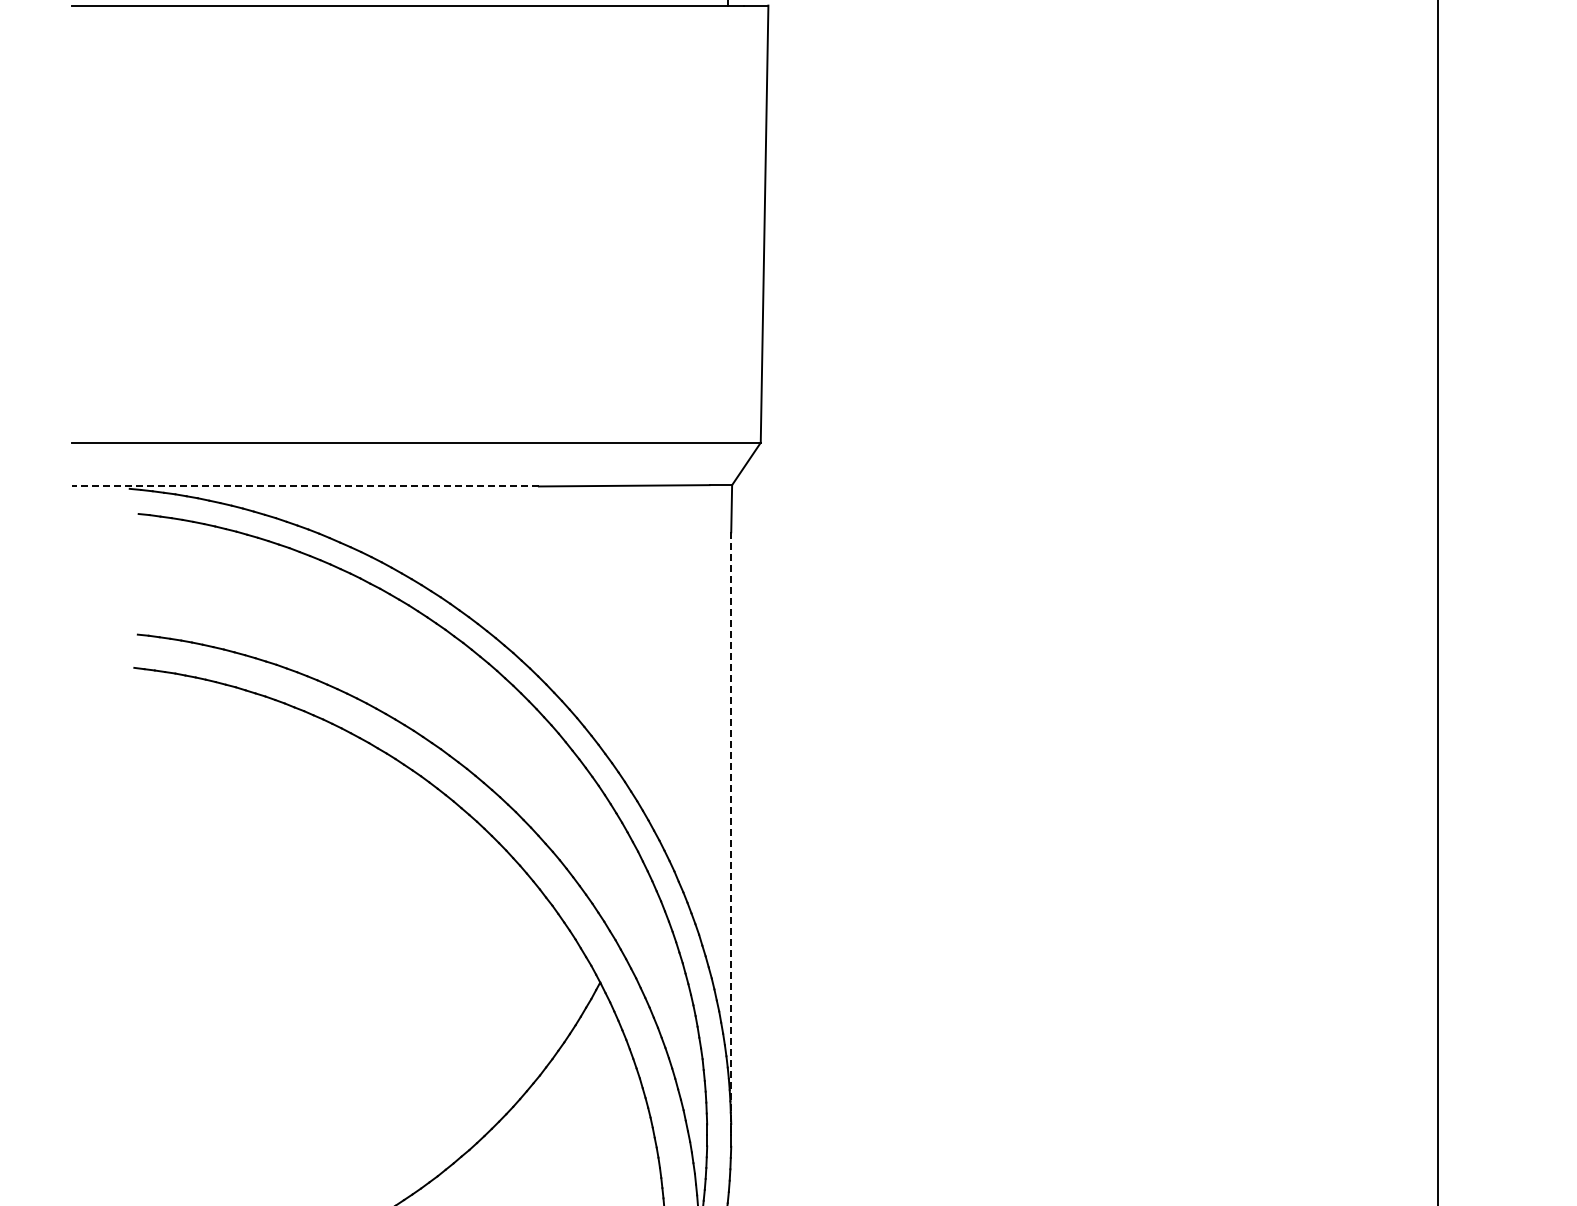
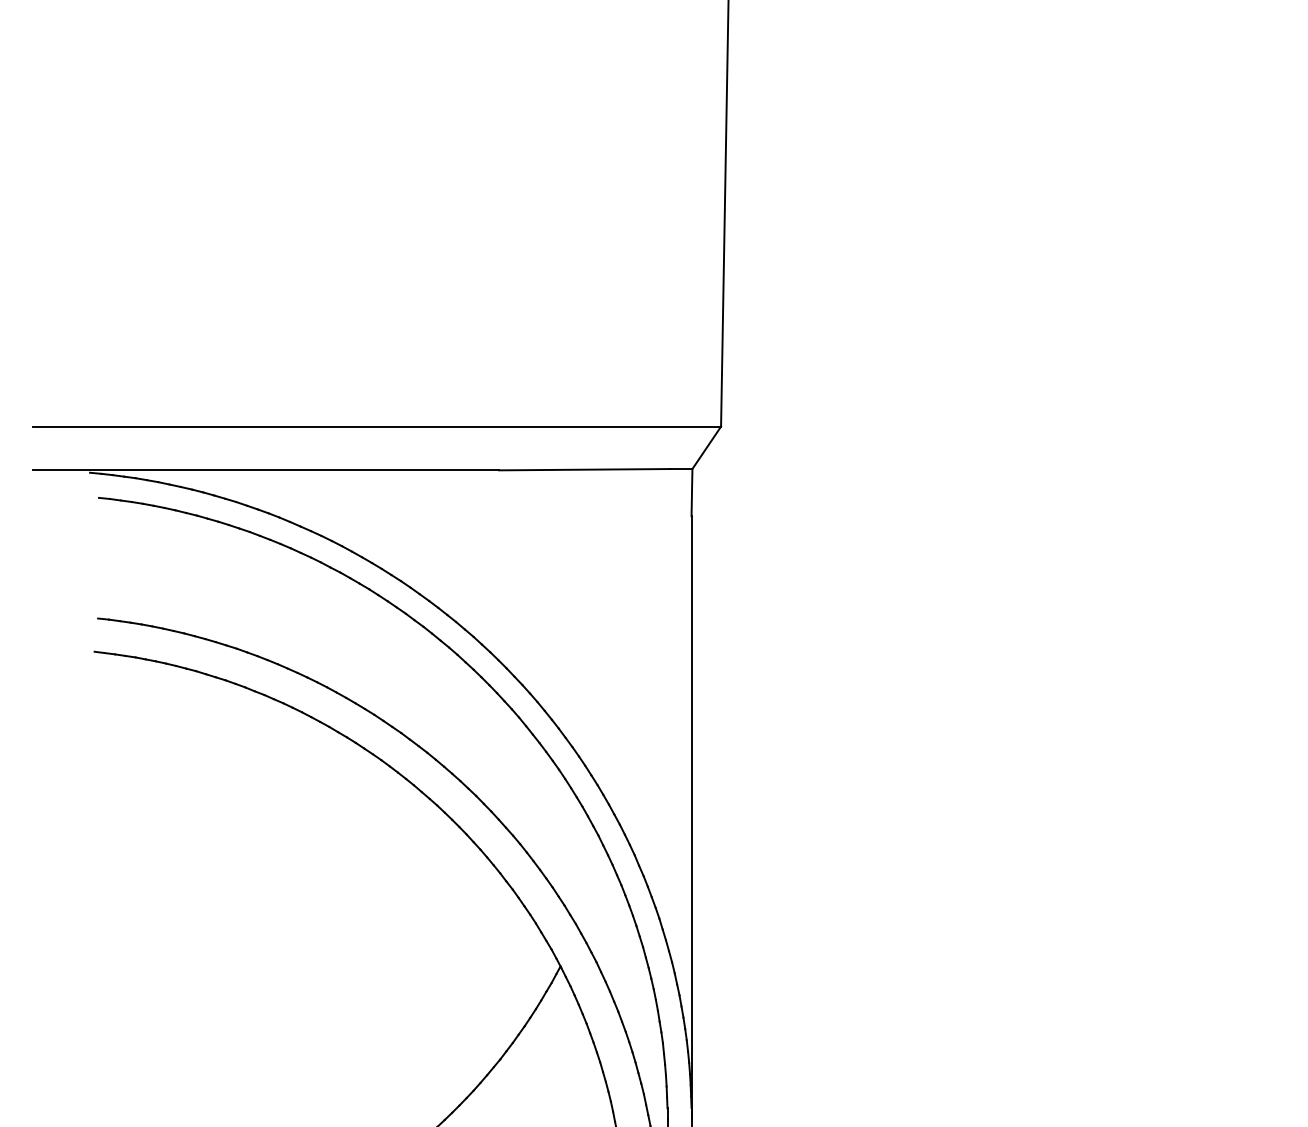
line: (305, 486) -> (265, 470), dashed -> solid
line: (731, 833) -> (691, 817), dashed -> solid

